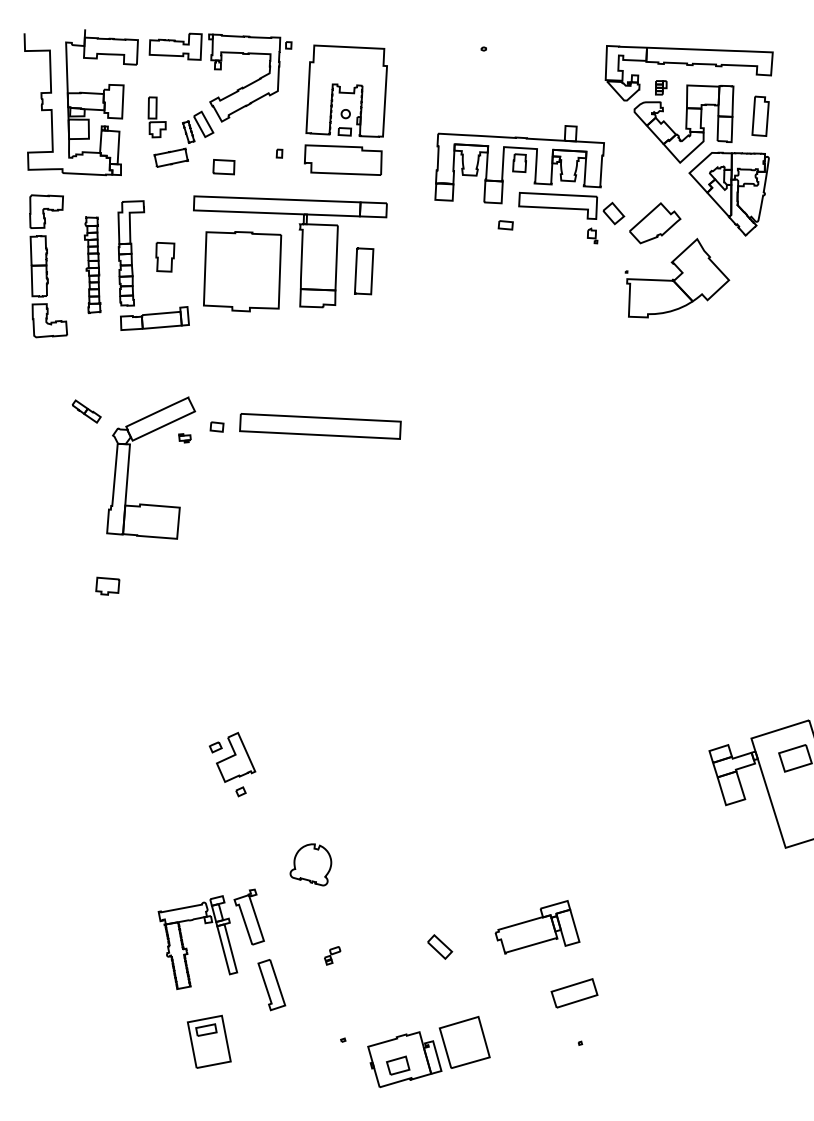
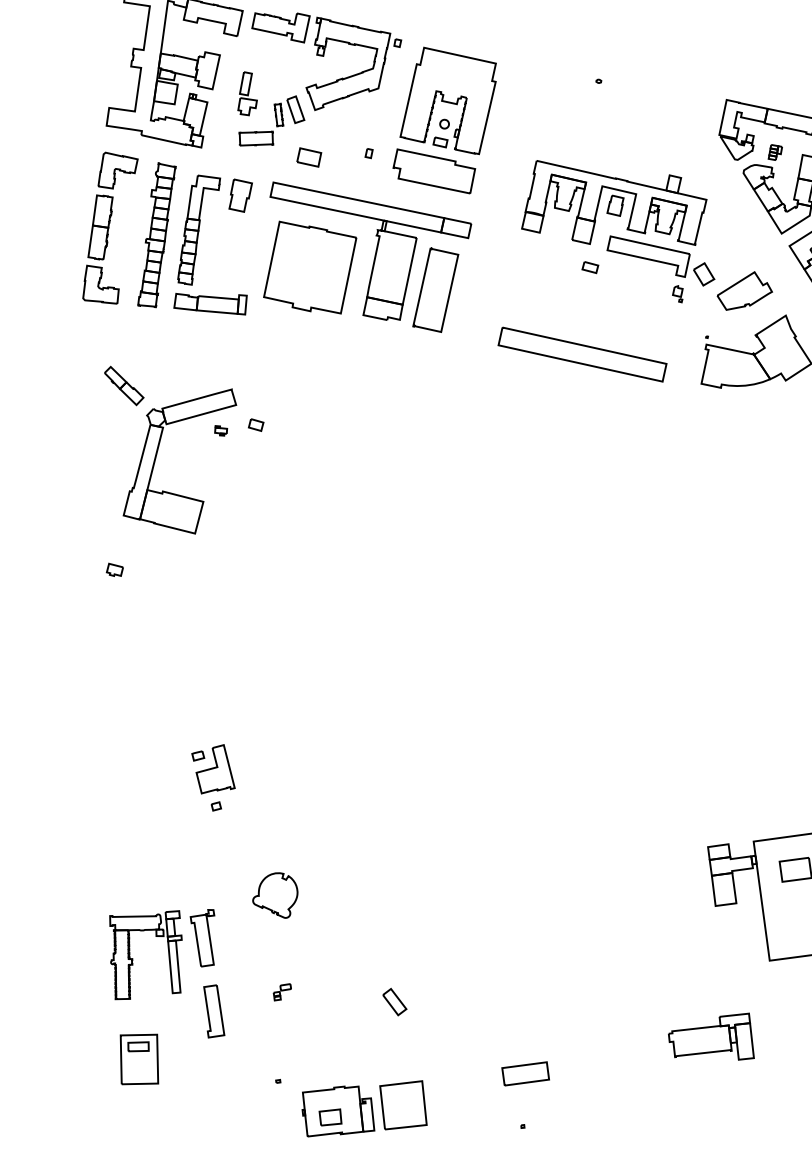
part: (165, 256) -> (240, 195), moved
part: (92, 264) -> (156, 234), size x1.43
part: (363, 270) -> (435, 289), size x1.67
part: (86, 411) -> (123, 385), size x1.43
part: (320, 426) -> (582, 354), moved
part: (107, 586) -> (114, 570), size x0.62
part: (537, 927) -> (713, 1035), moved

